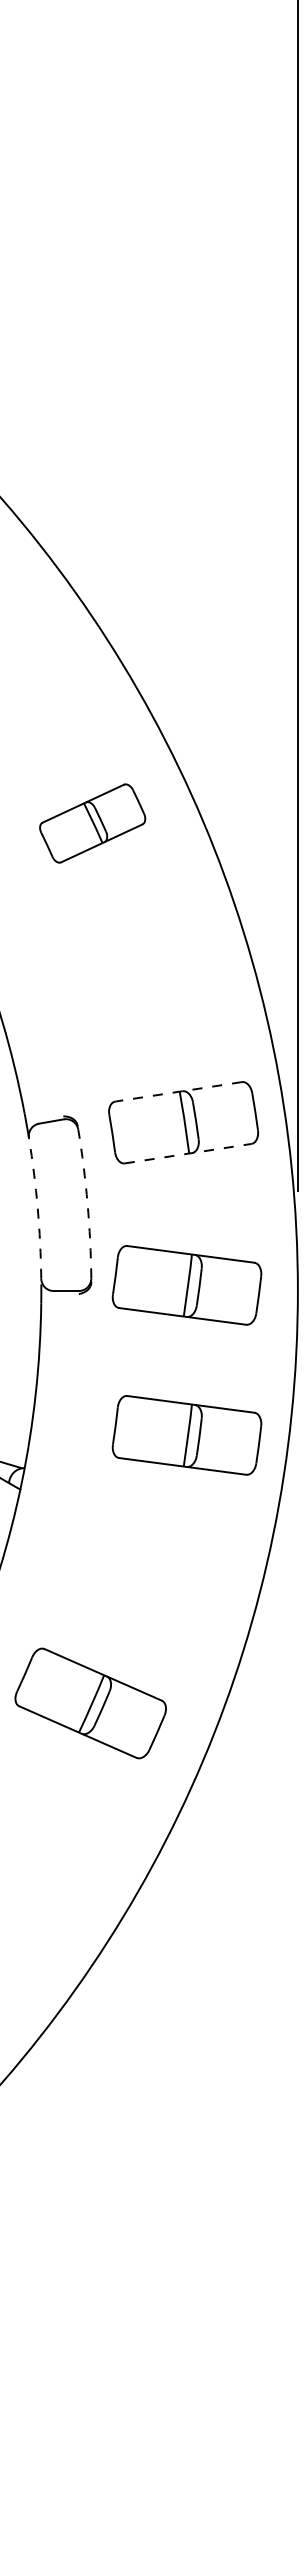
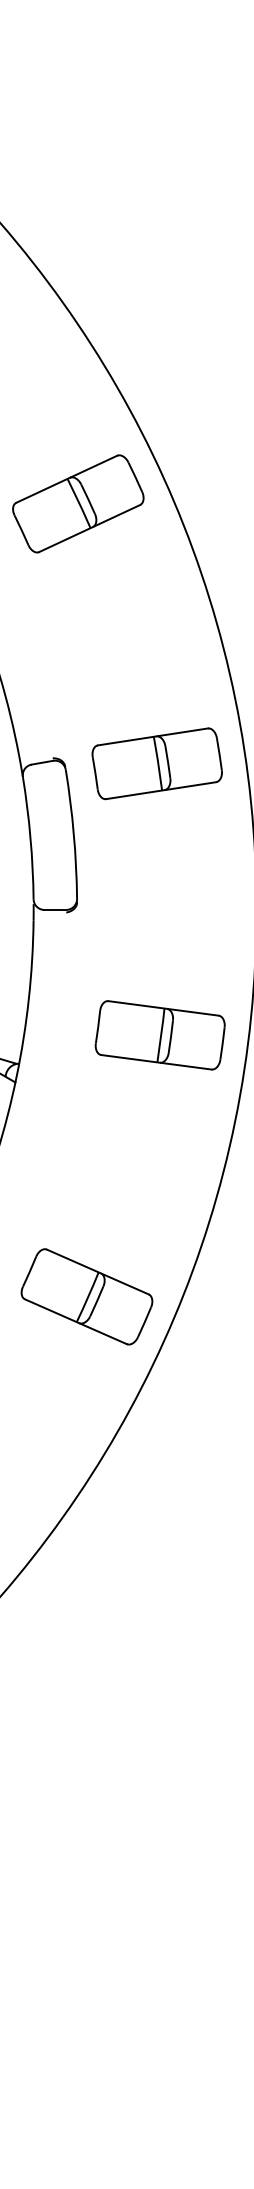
part: (92, 823) -> (78, 503), size x1.43
line: (178, 1091) -> (152, 736), dashed -> solid
line: (188, 1153) -> (161, 790), dashed -> solid
arc: (87, 1203) -> (73, 833), dashed -> solid
arc: (37, 1208) -> (30, 838), dashed -> solid
part: (186, 1285) -> (159, 905), removed
part: (90, 1703) -> (86, 1296), moved

